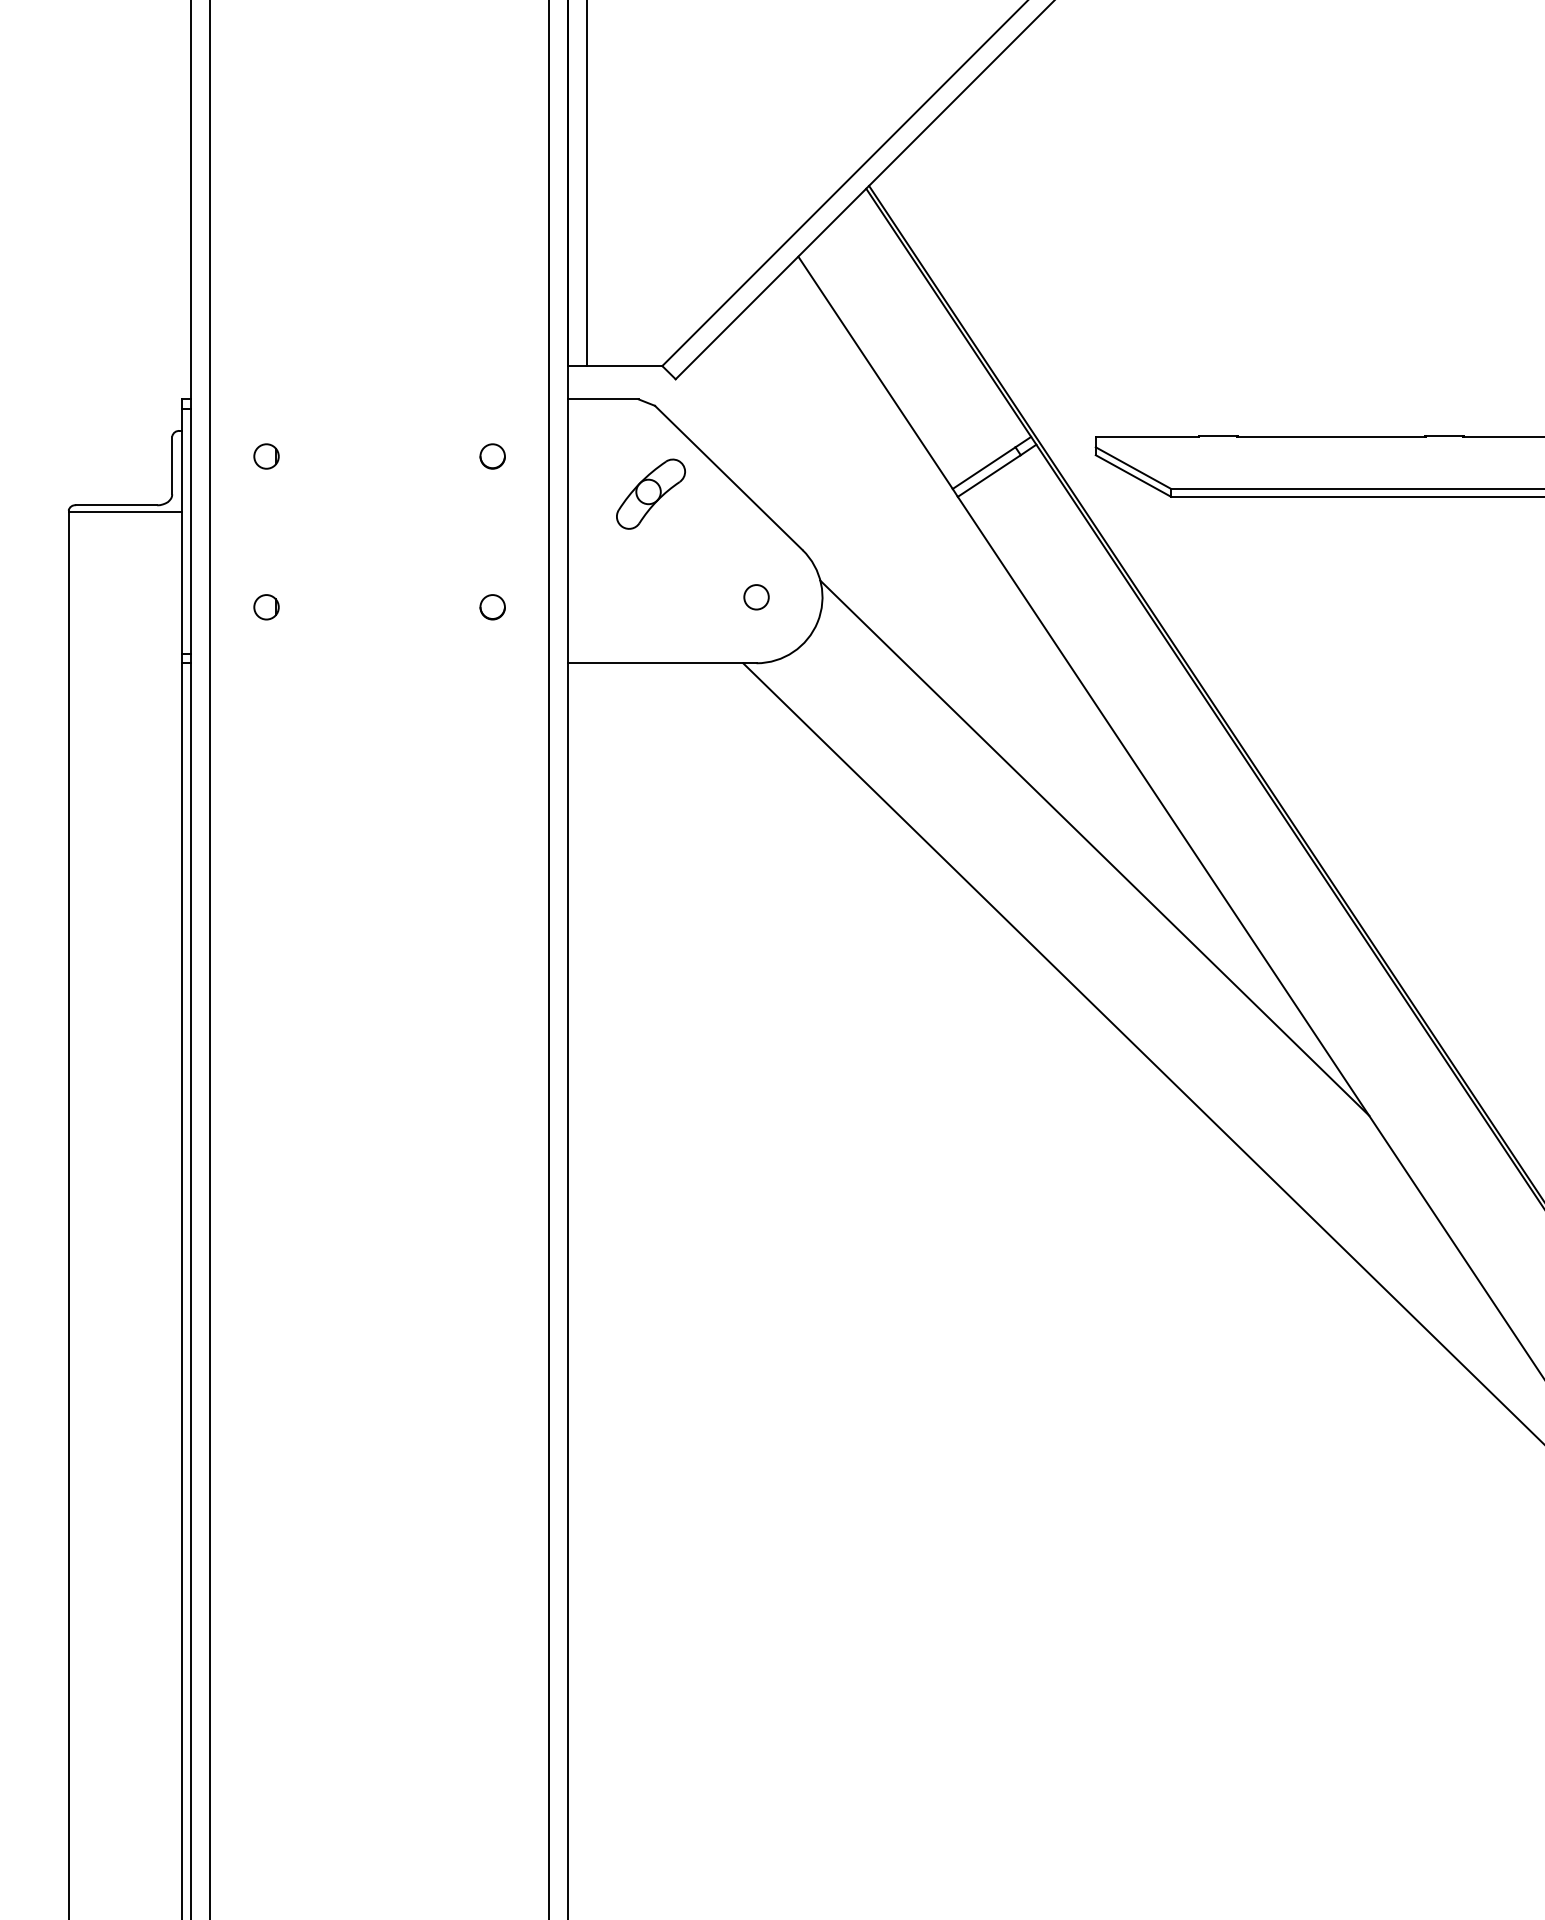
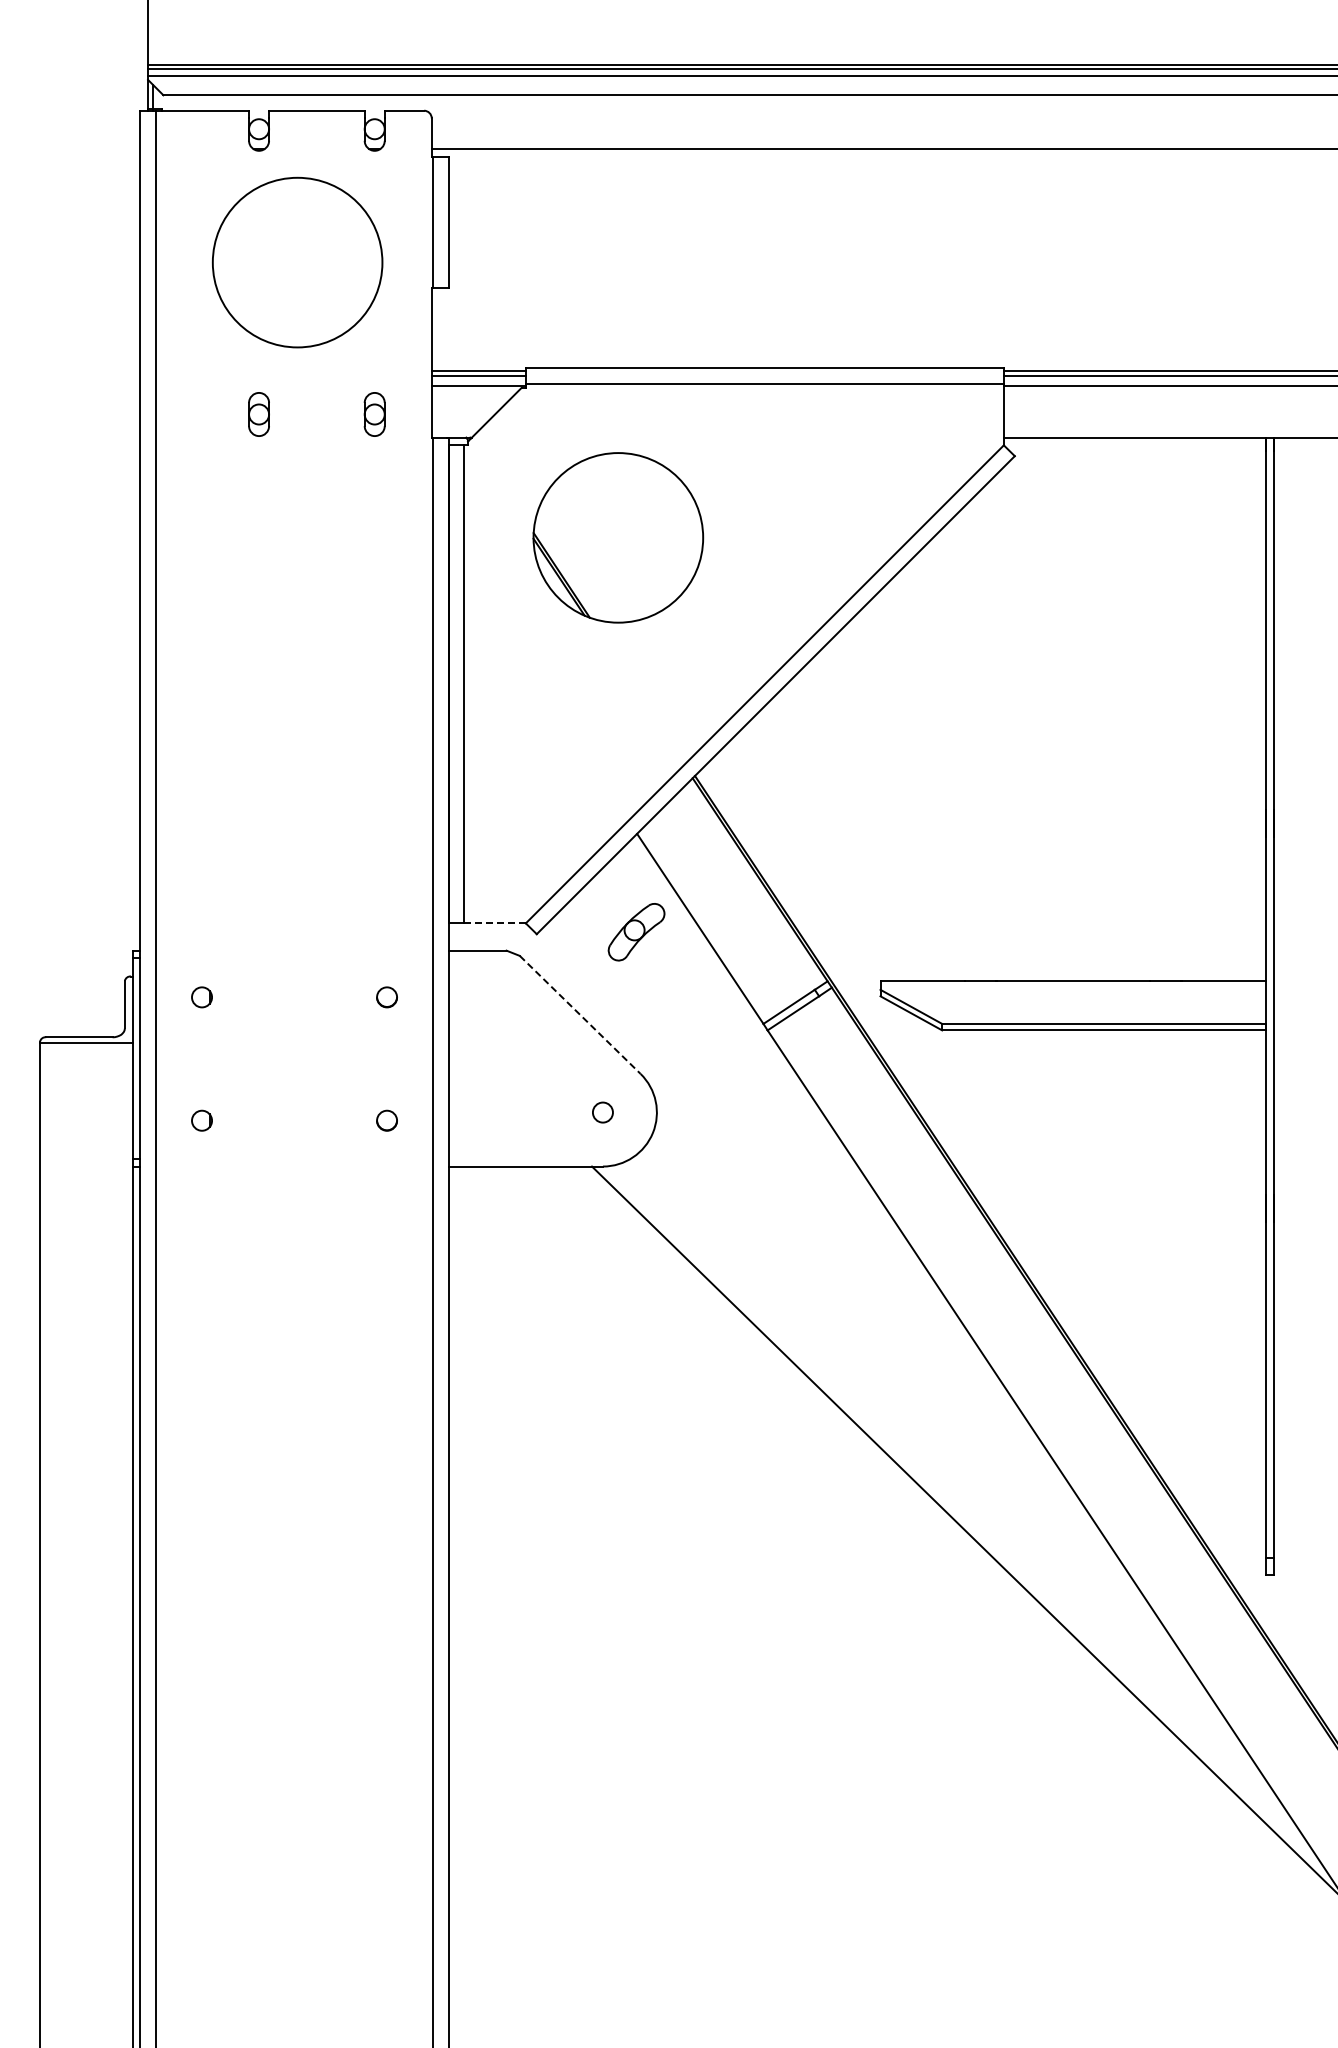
line: (625, 366) -> (495, 923), solid -> dashed
line: (729, 478) -> (580, 1015), solid -> dashed
part: (650, 494) -> (636, 932), moved
line: (1094, 847) -> (879, 1317), removed

